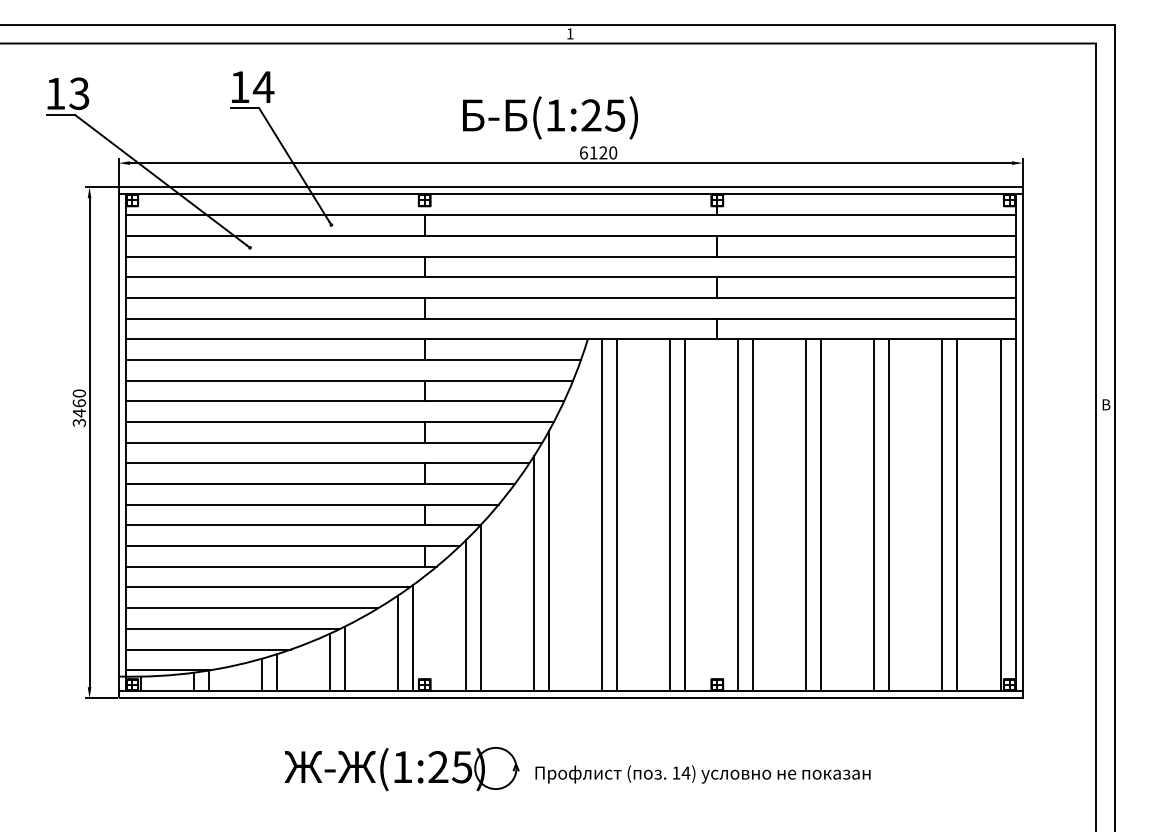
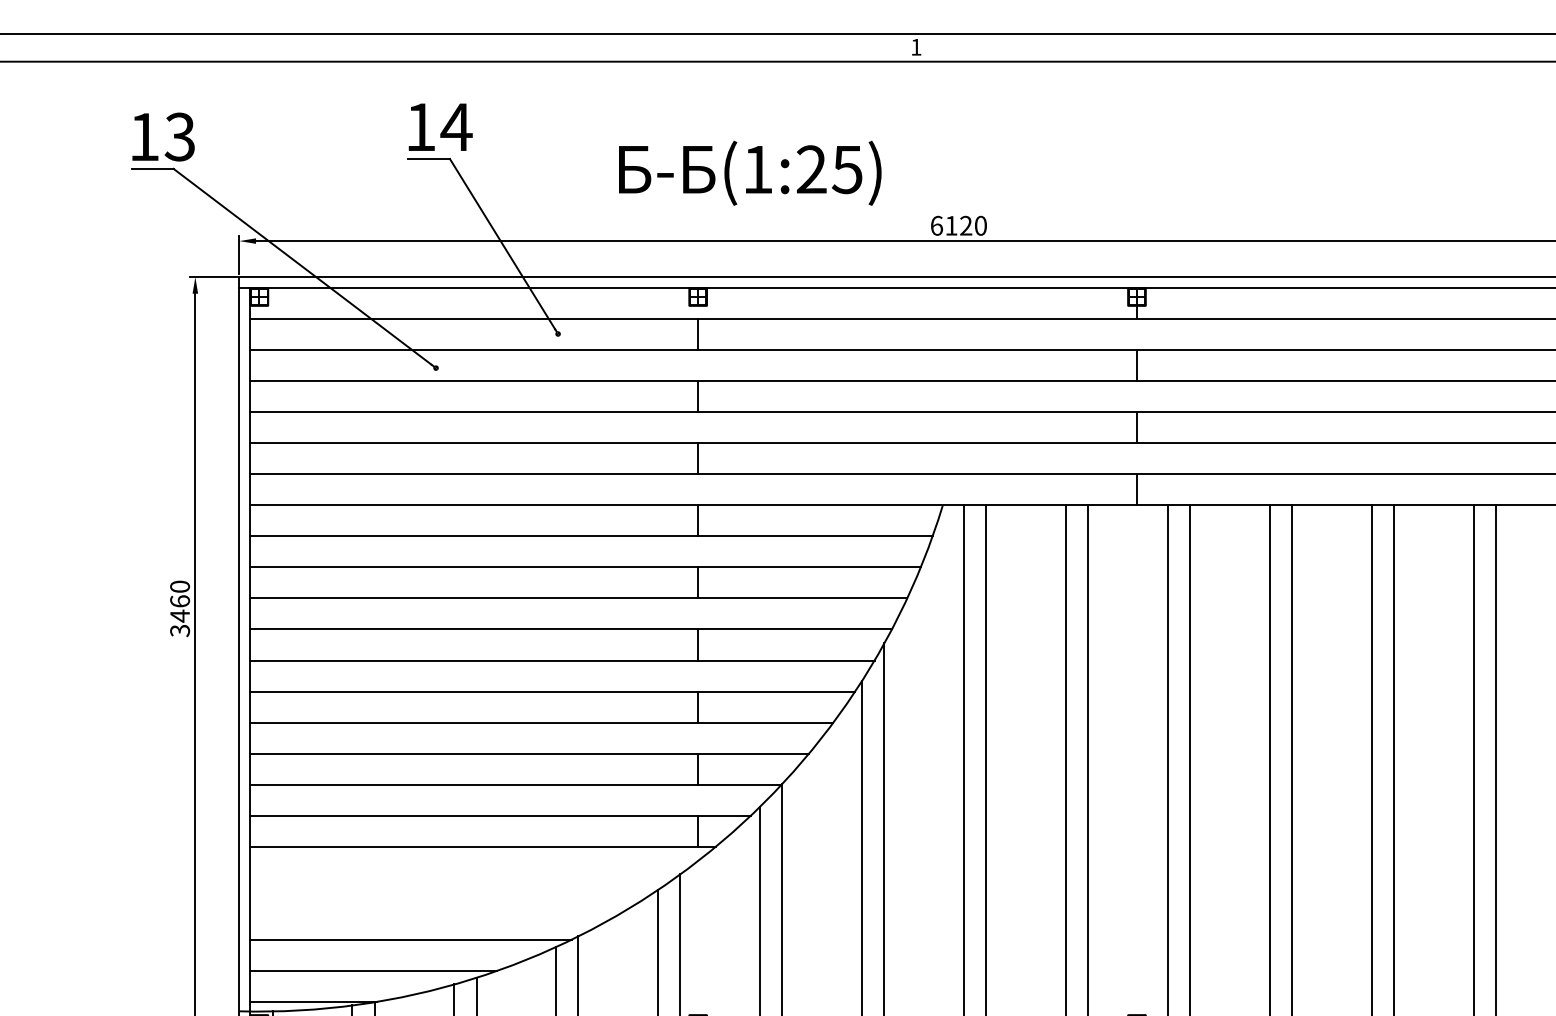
text: (550, 117) -> (750, 172), moved
line: (267, 587) -> (462, 877), removed
line: (252, 608) -> (439, 909), removed

